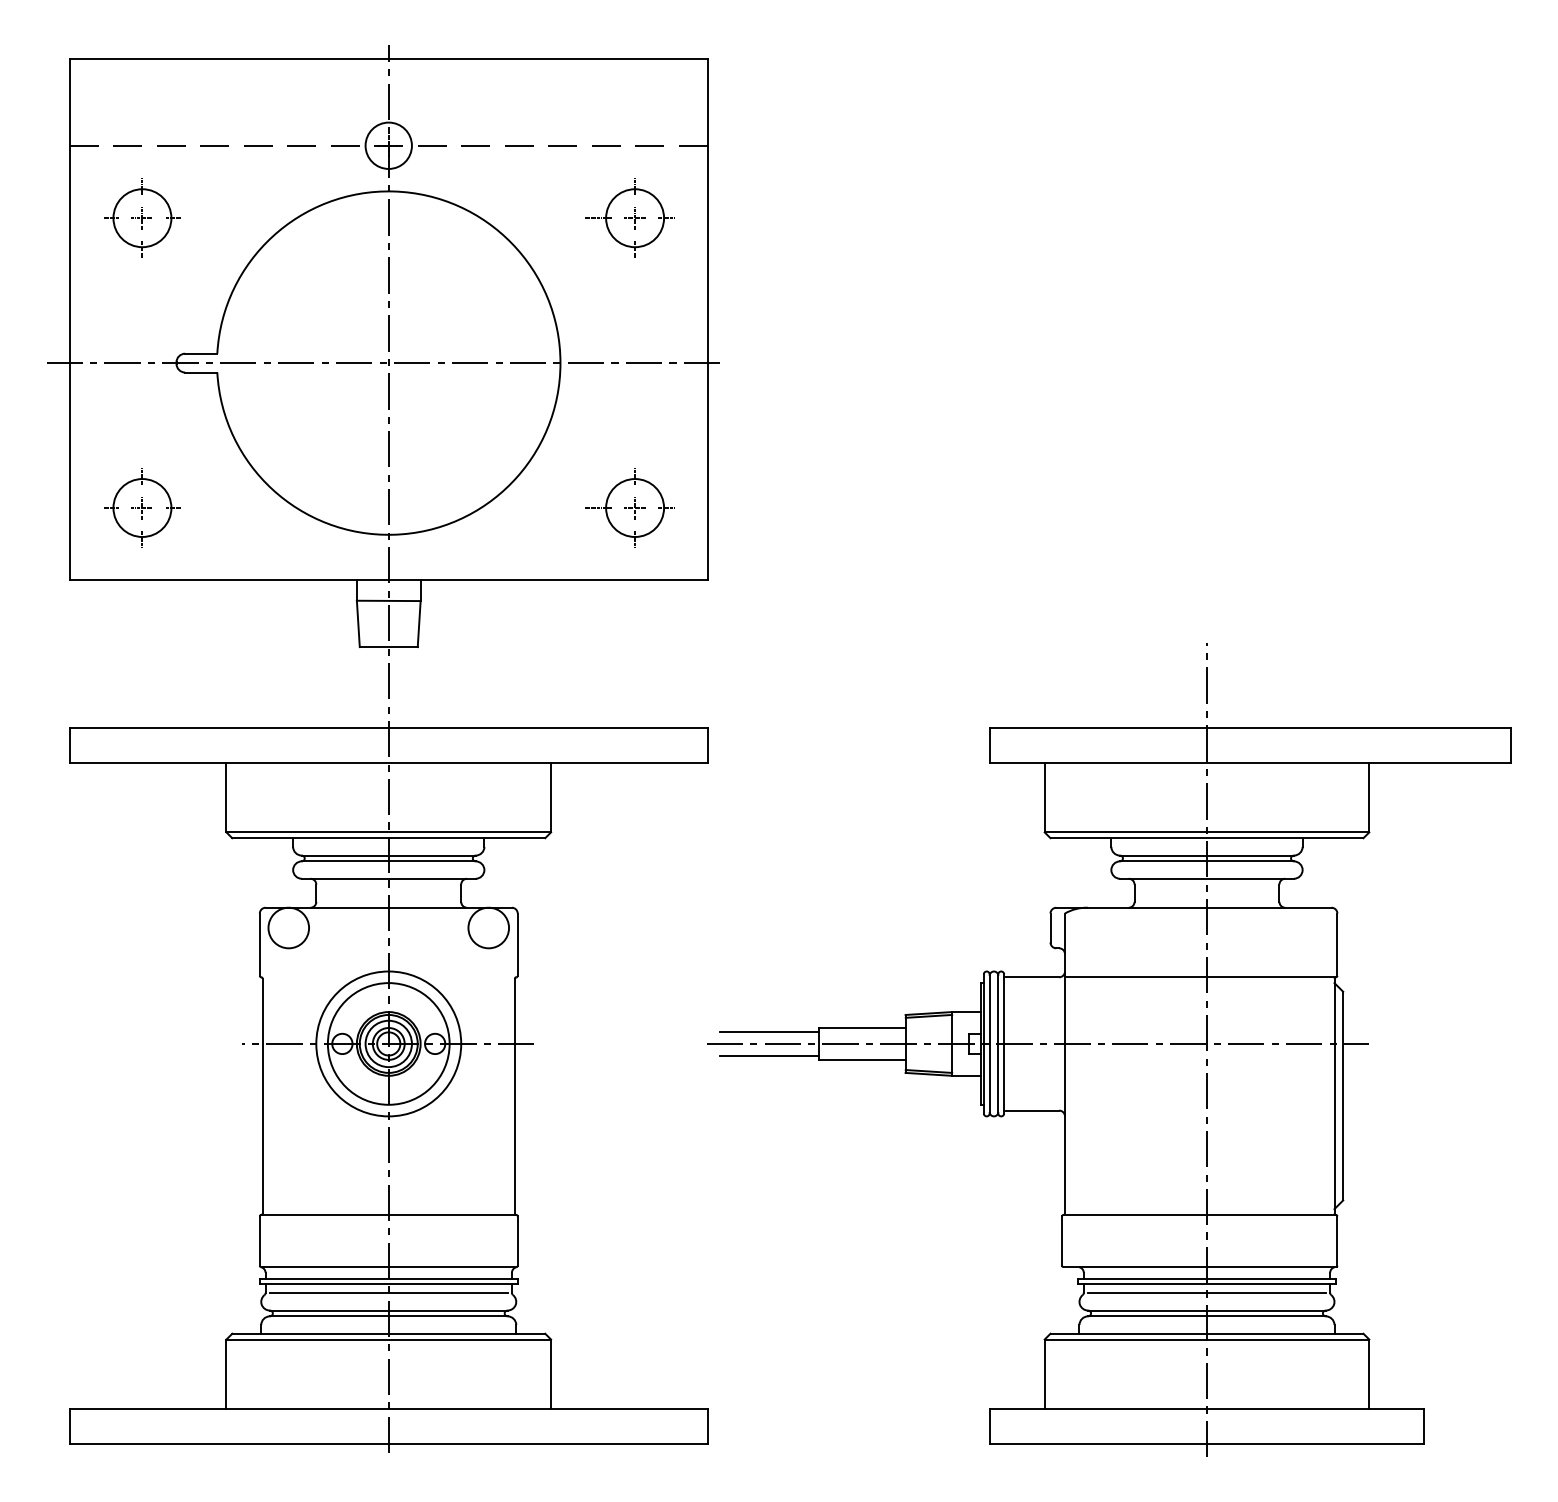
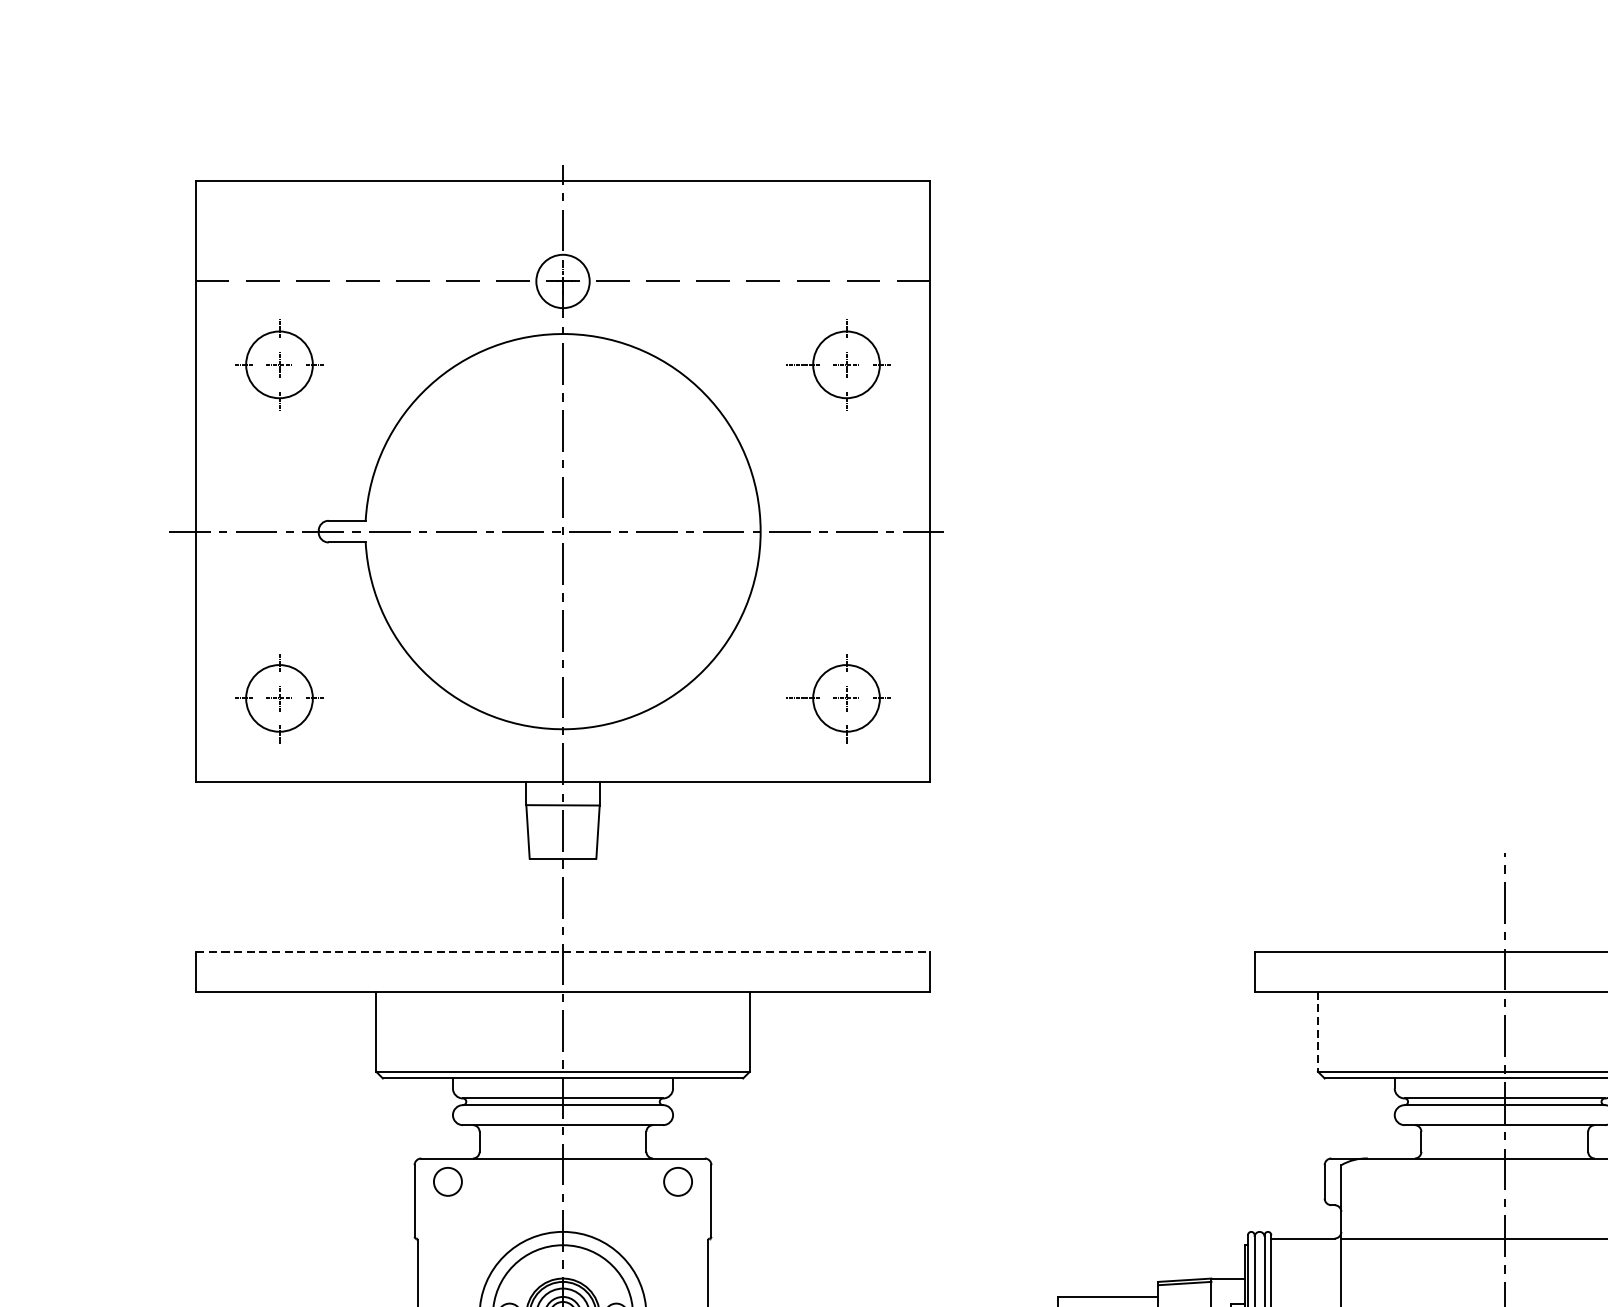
line: (388, 728) -> (562, 952), solid -> dashed
line: (1044, 797) -> (1317, 1031), solid -> dashed
circle: (288, 927) -> (447, 1181), size x0.6
circle: (488, 927) -> (677, 1181), size x0.6
line: (769, 1032) -> (1001, 1302), removed

